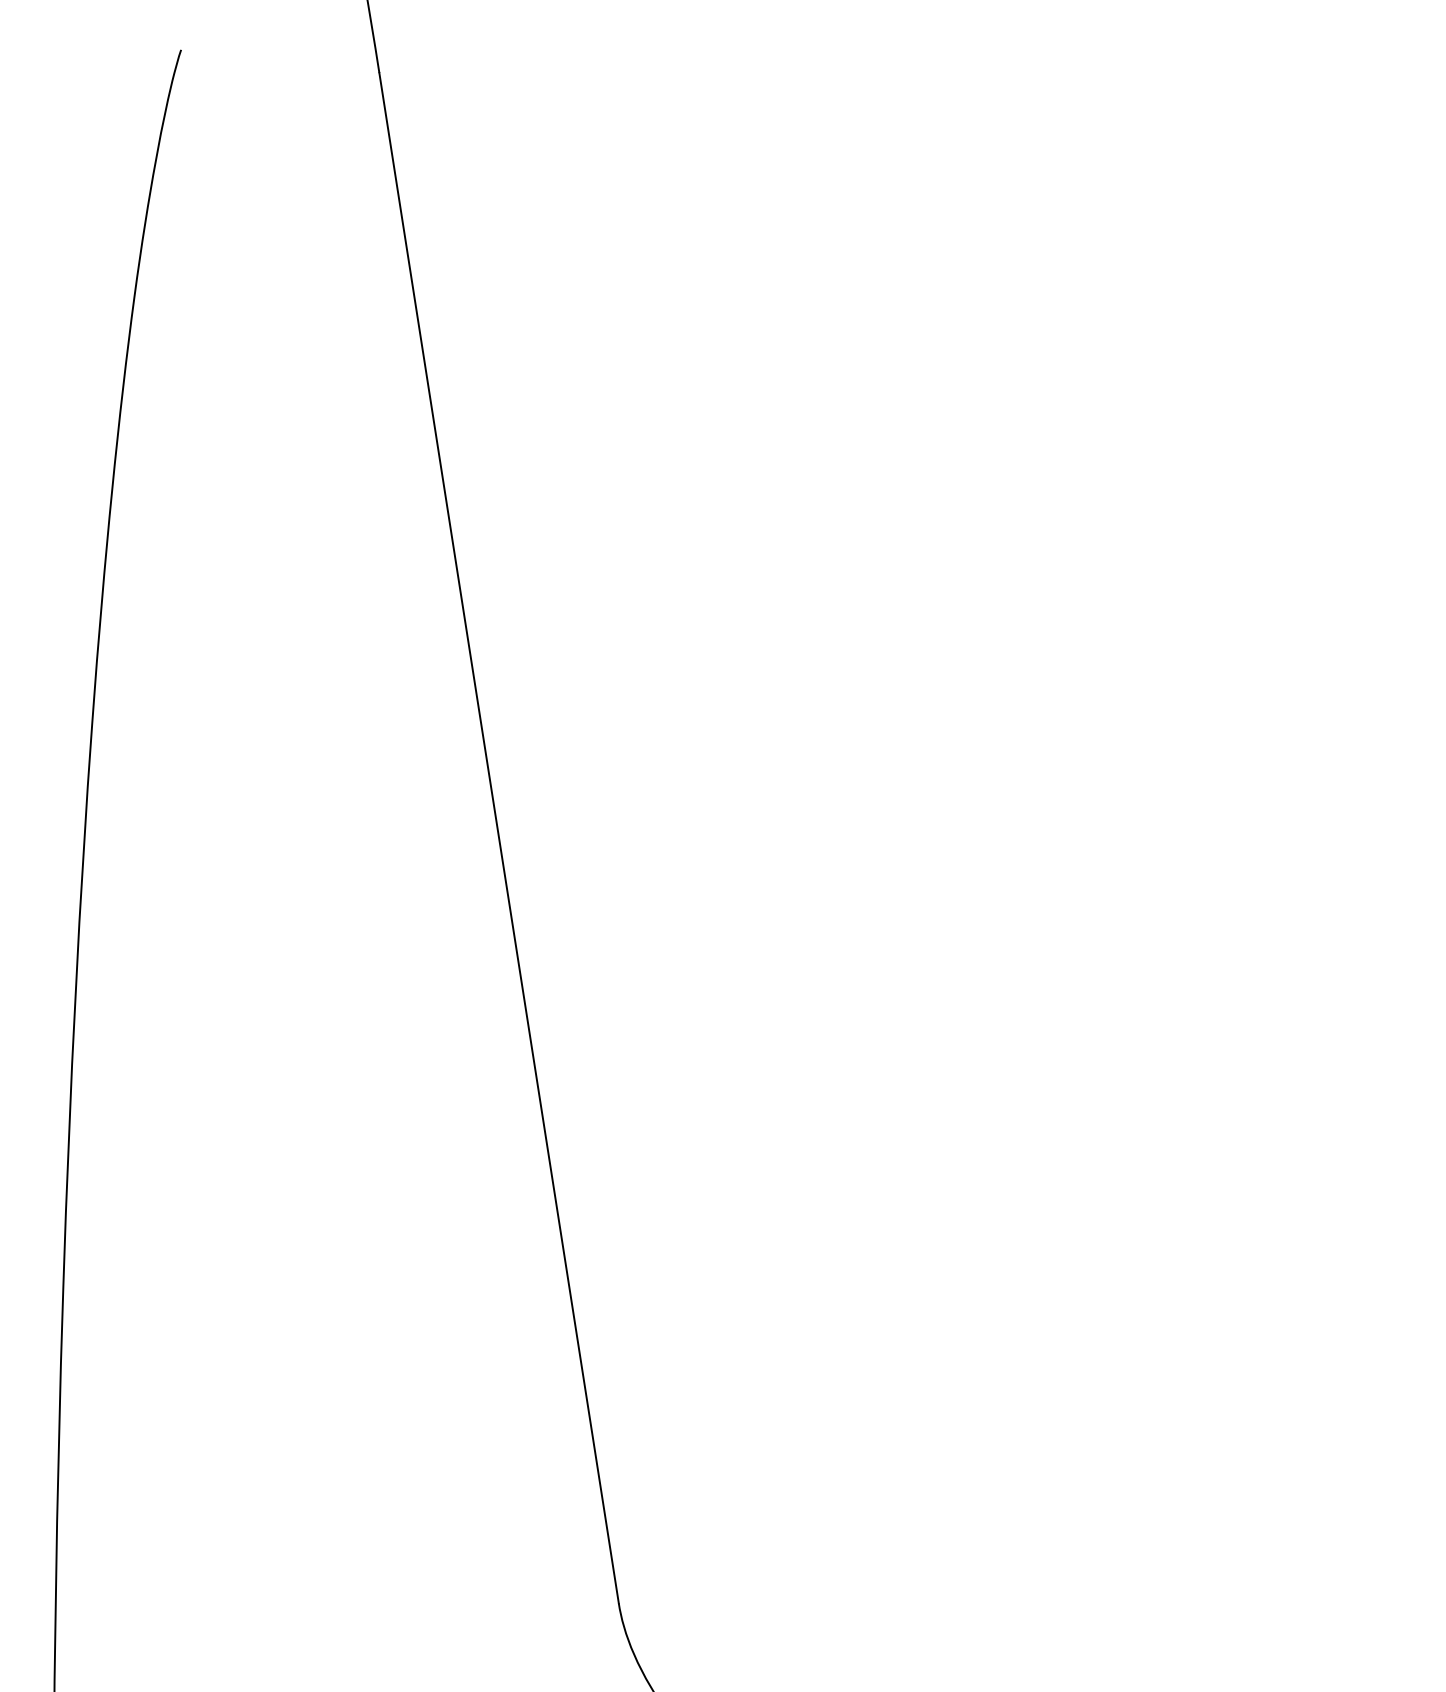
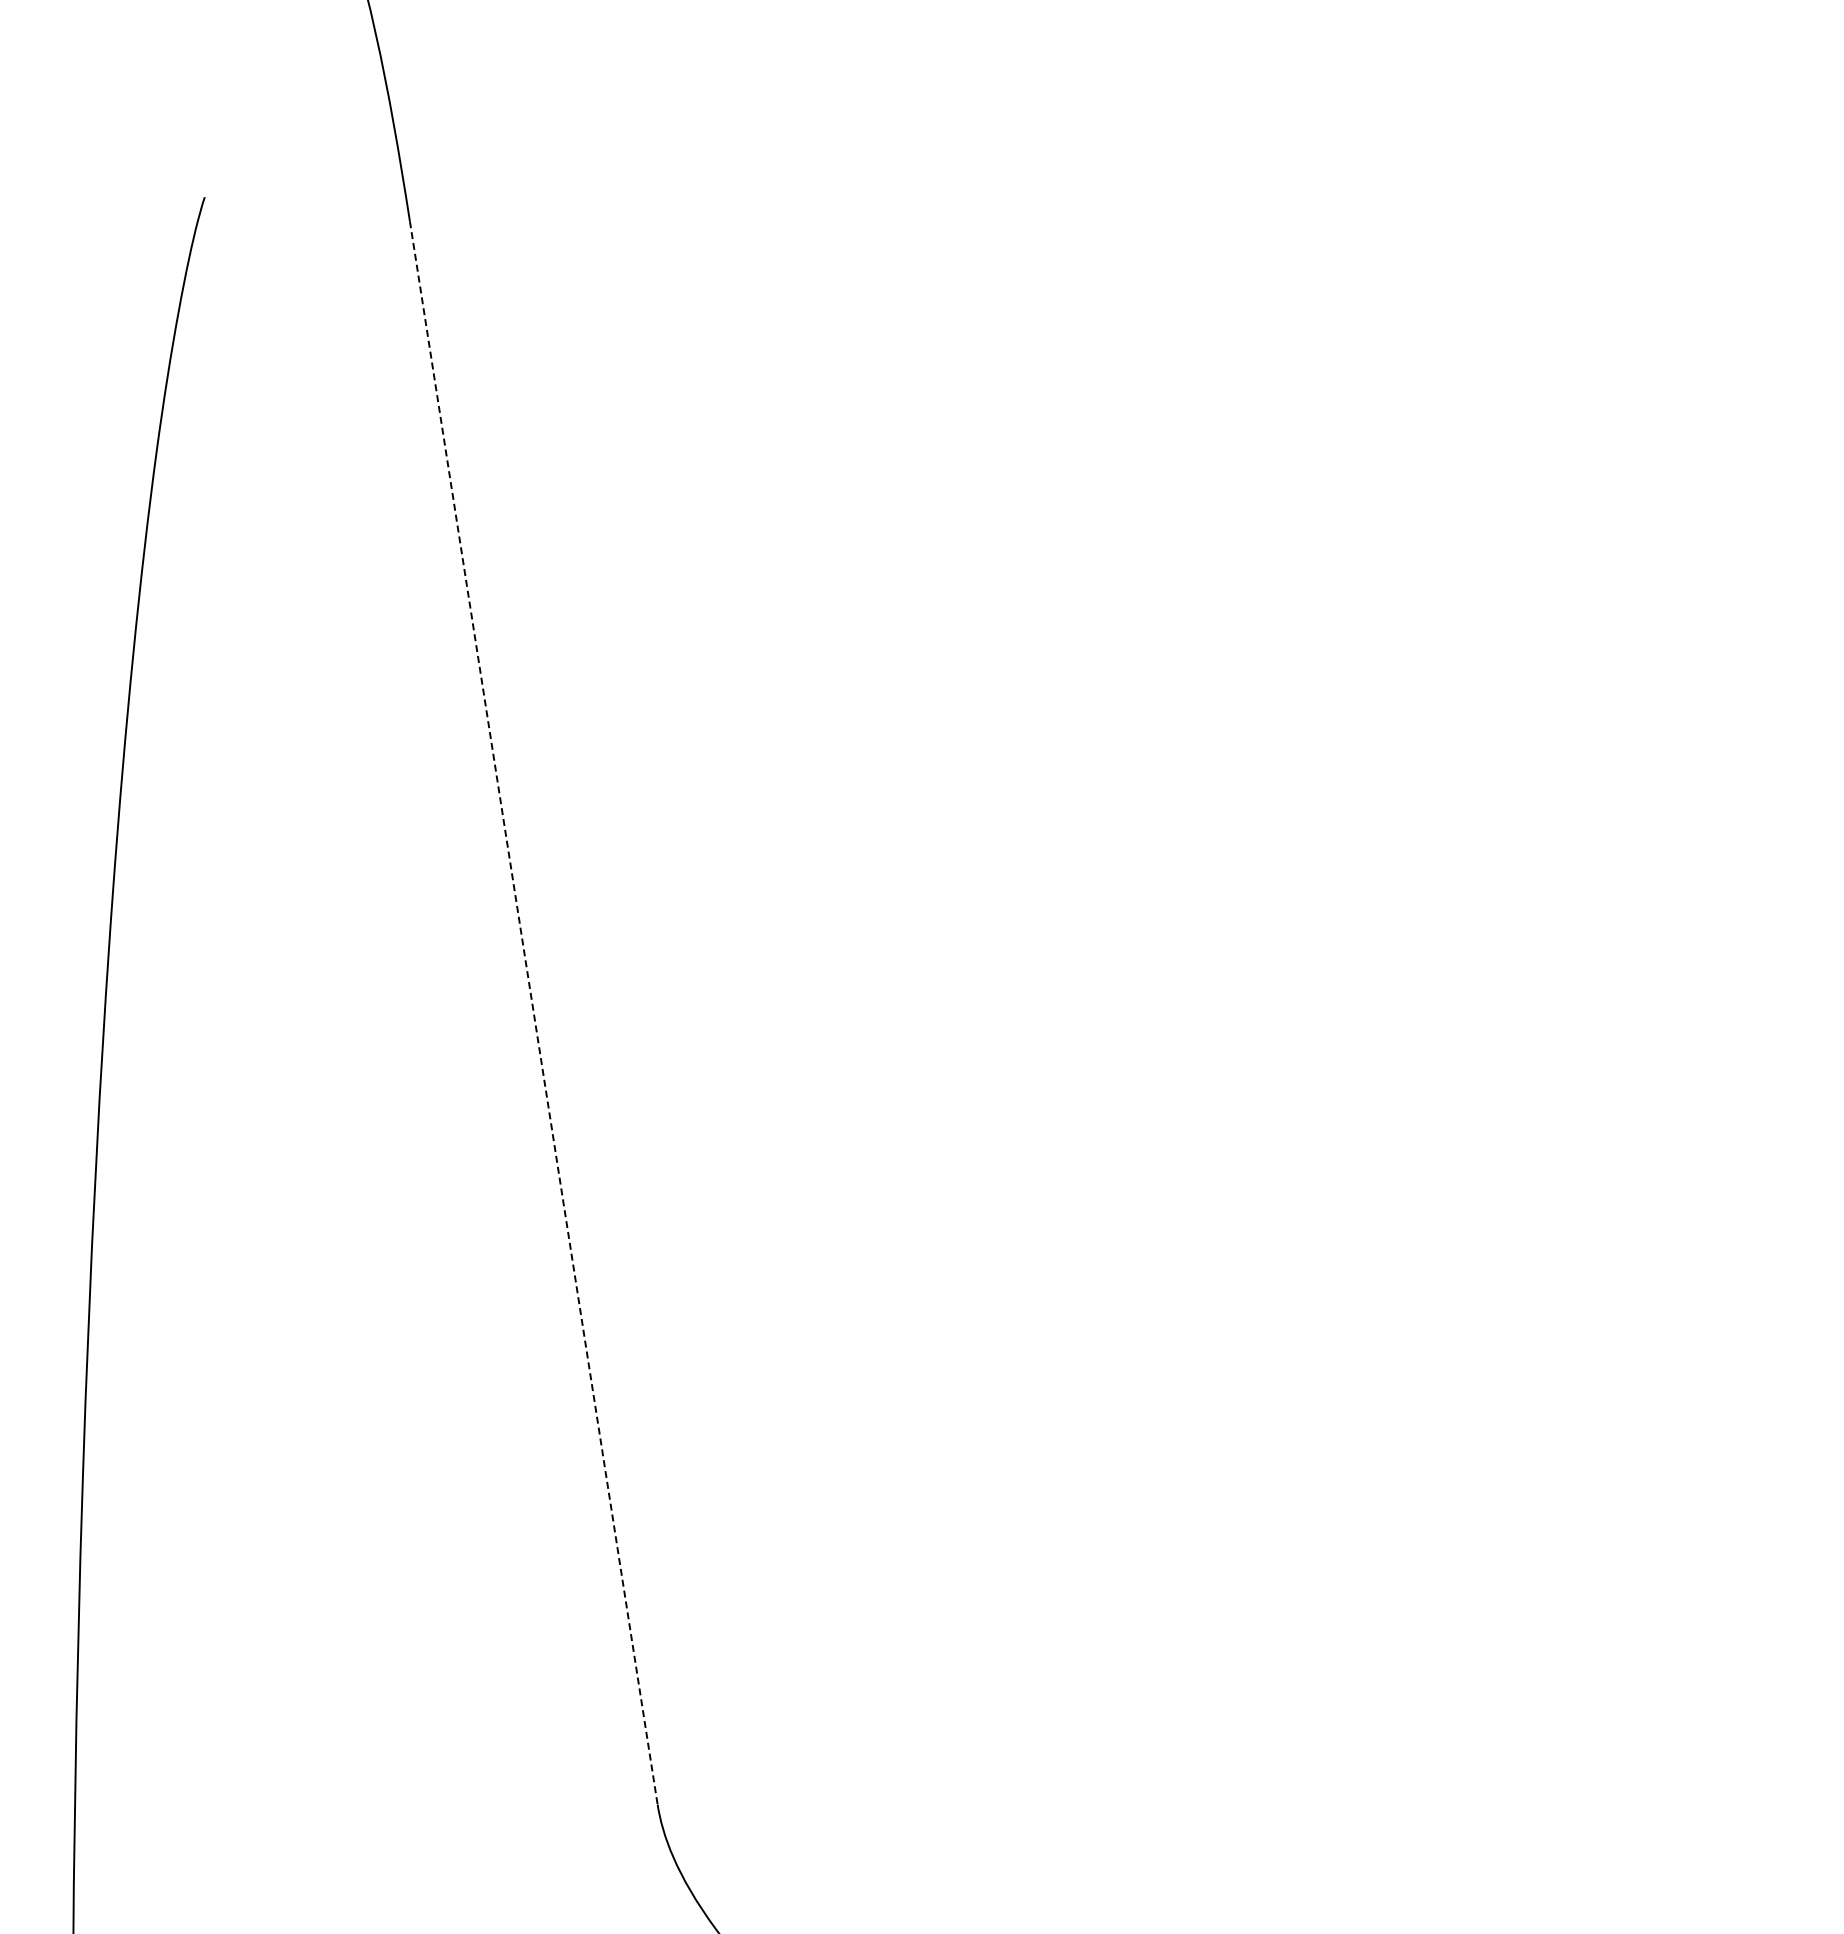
line: (498, 838) -> (533, 1013), solid -> dashed

